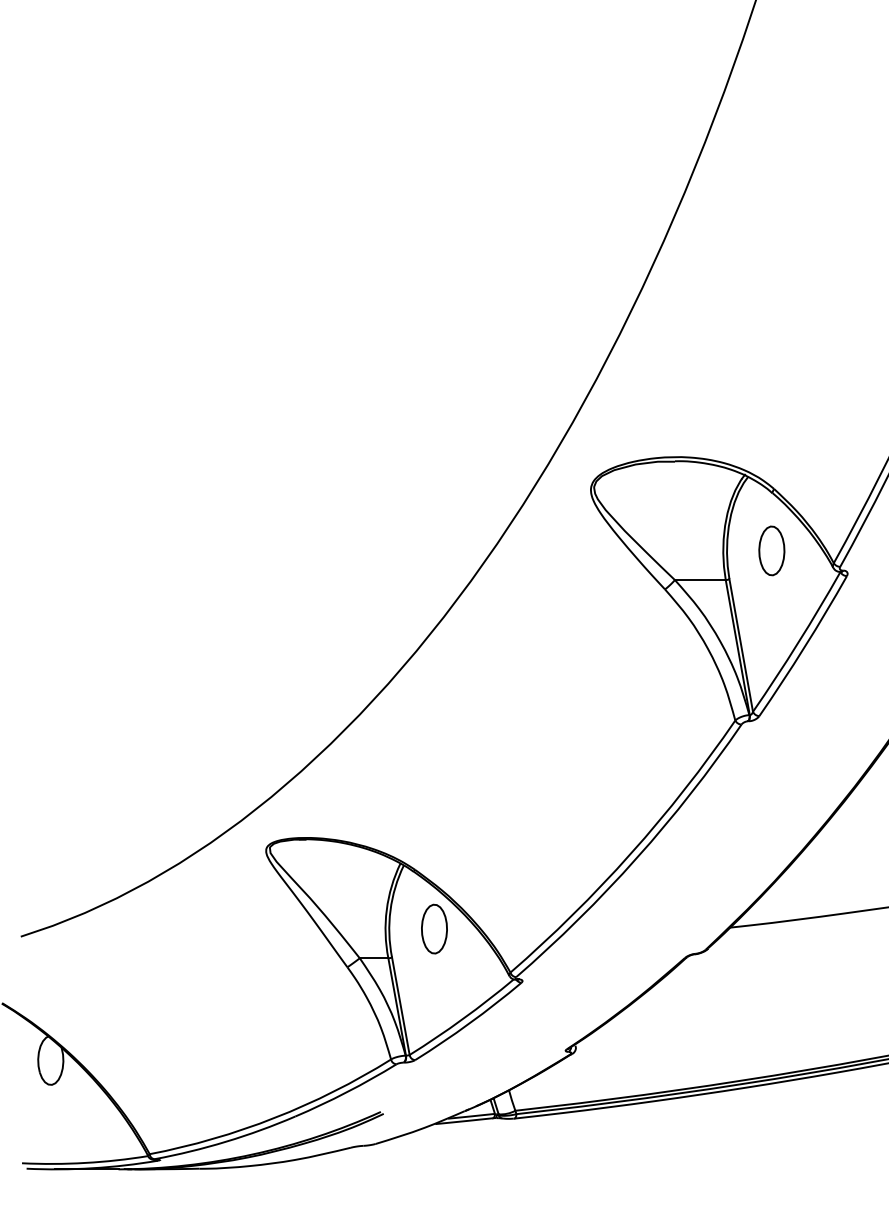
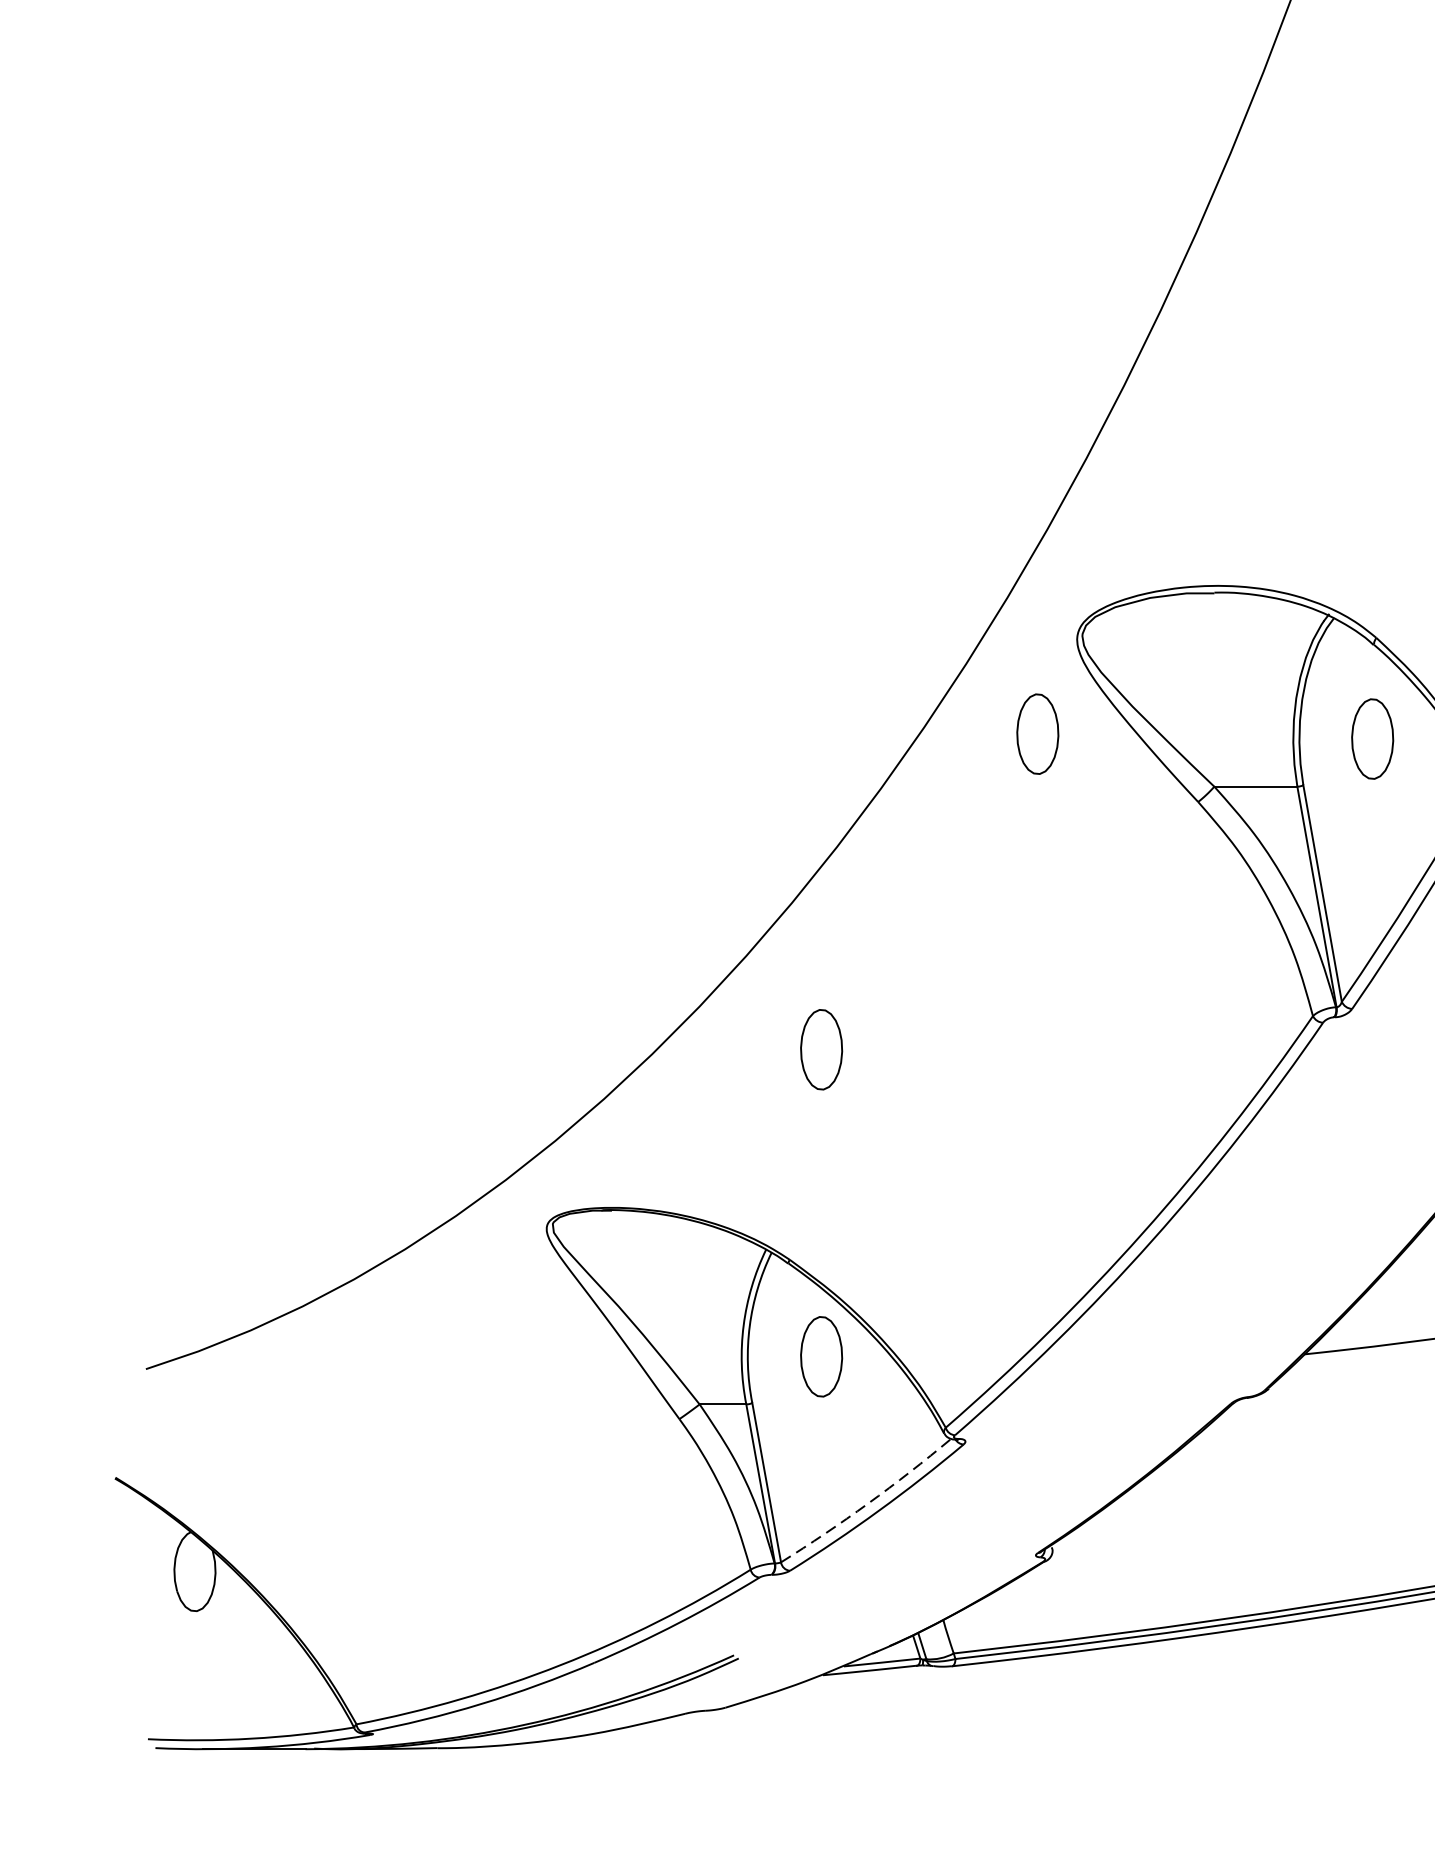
part: (566, 547) -> (1037, 733), added
part: (434, 740) -> (821, 1048), added
arc: (462, 1019) -> (867, 1504), solid -> dashed

